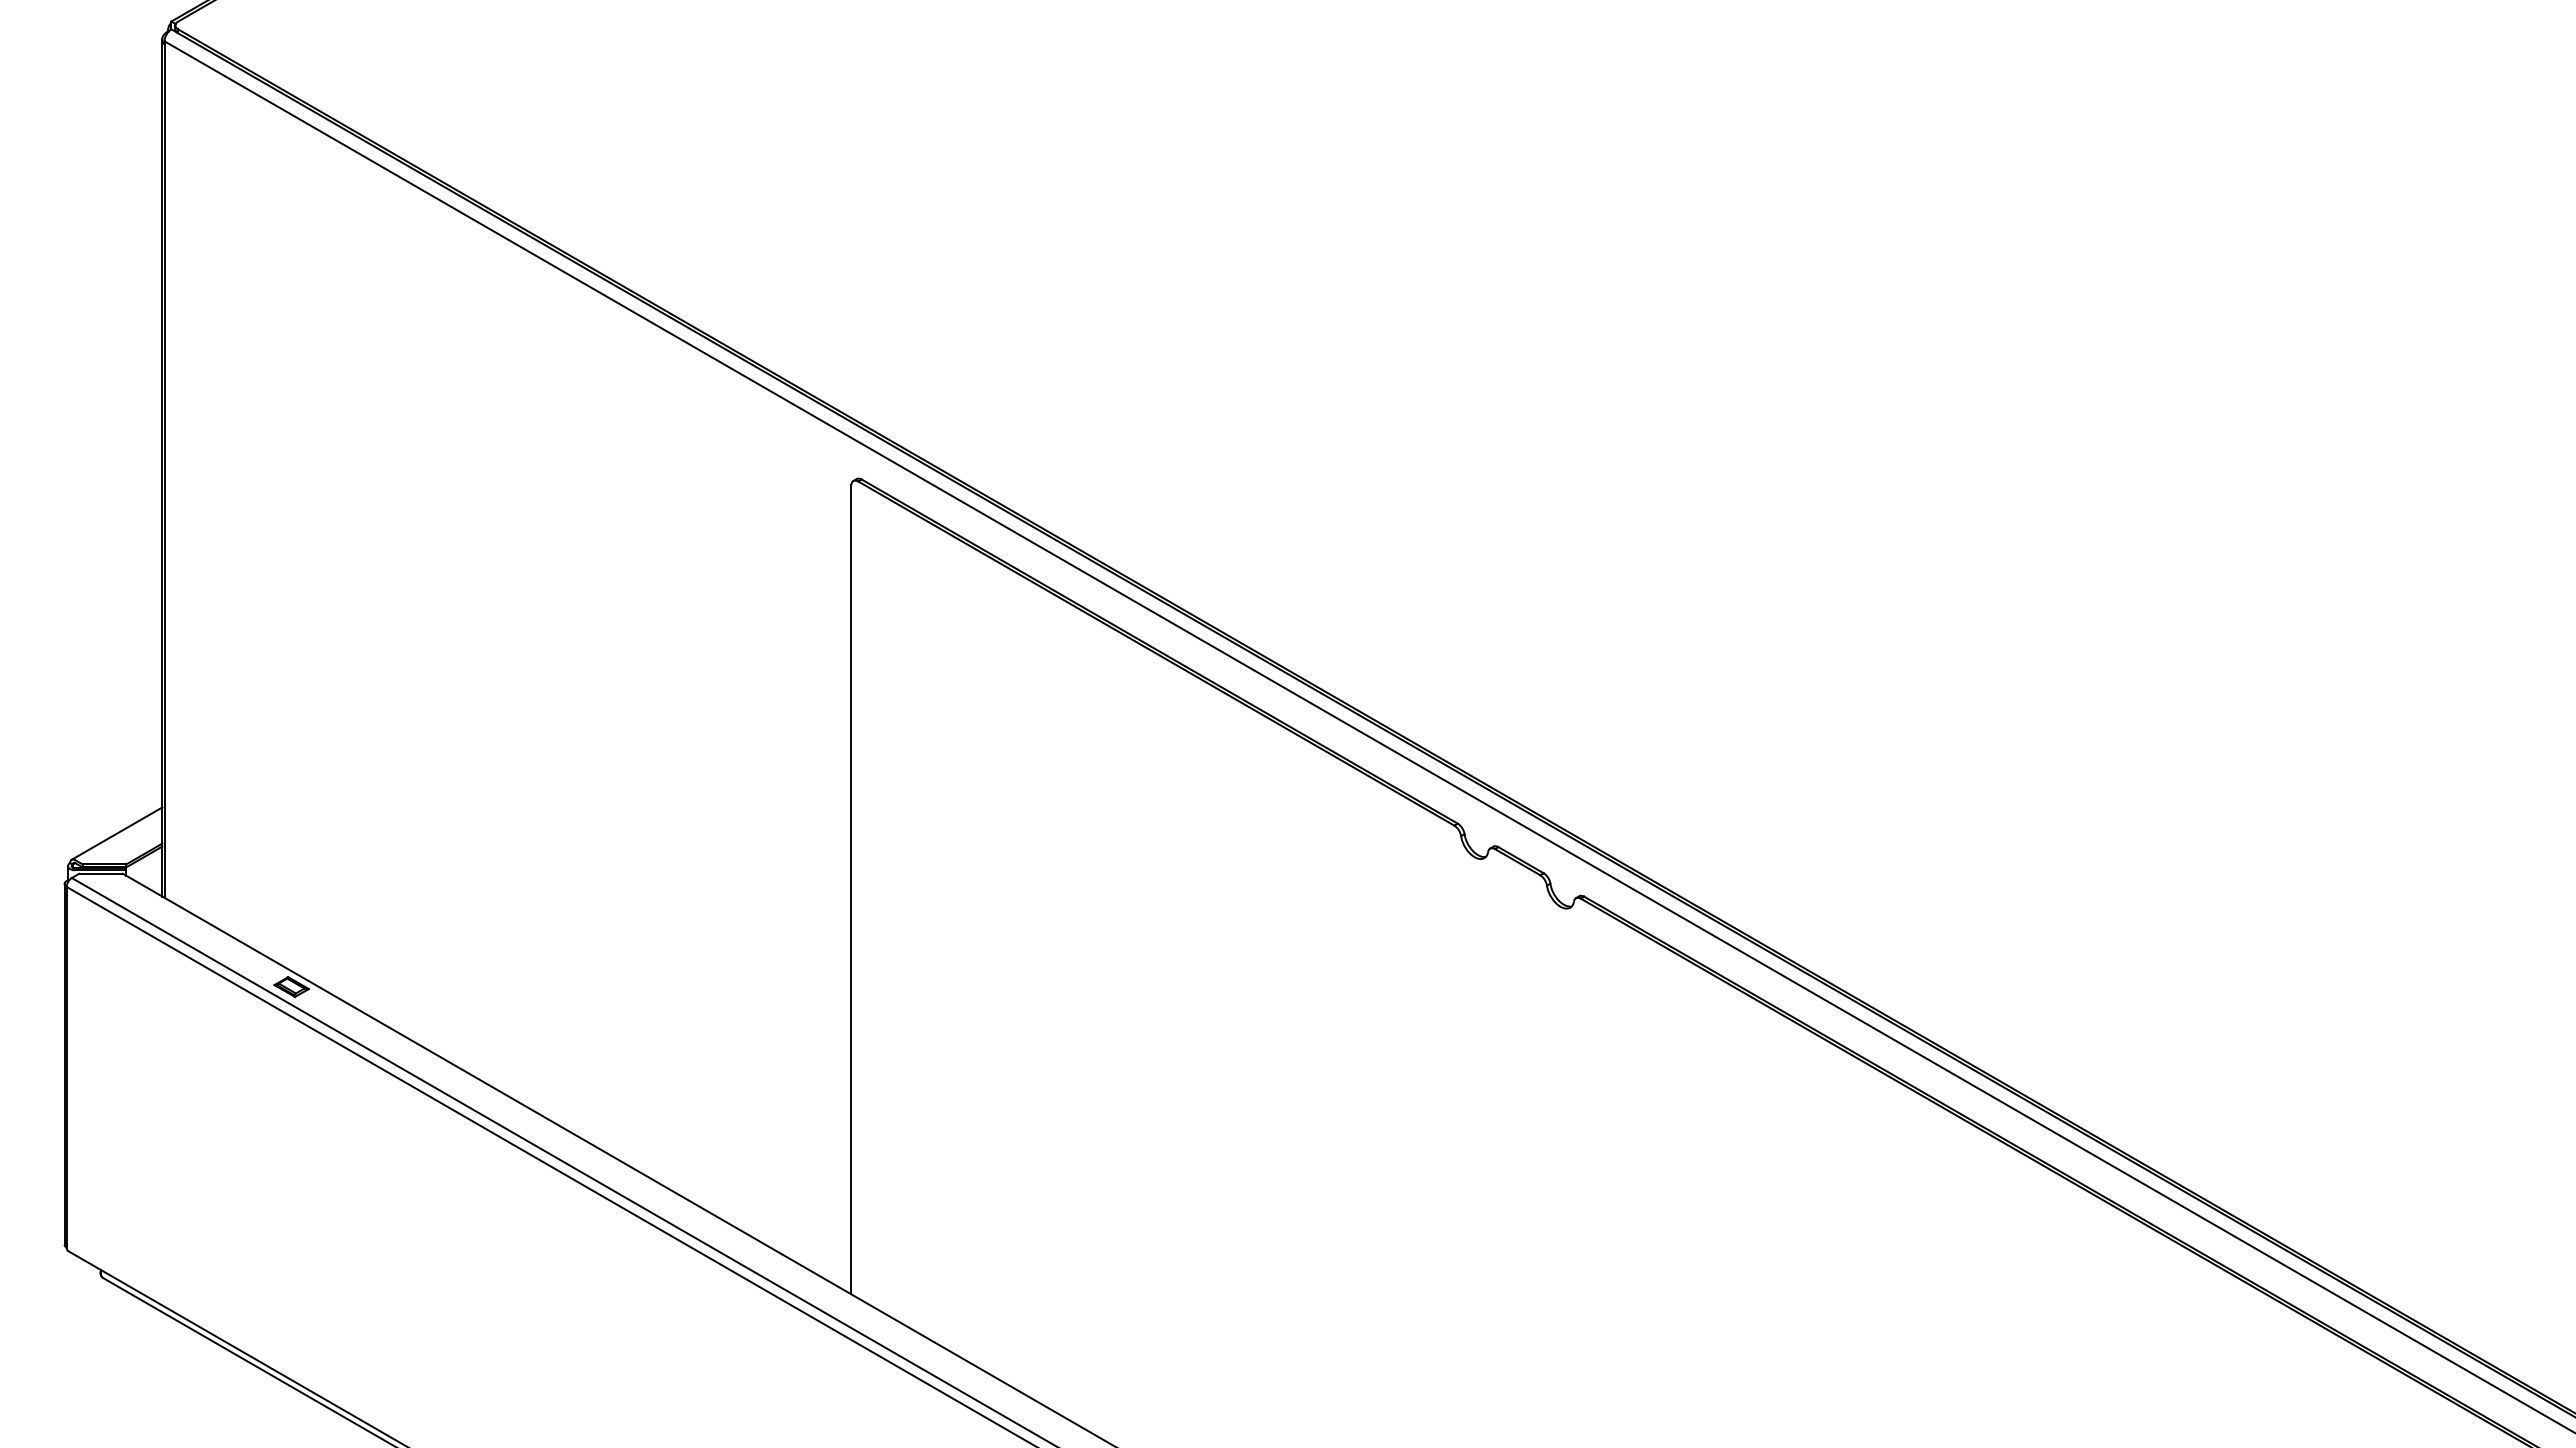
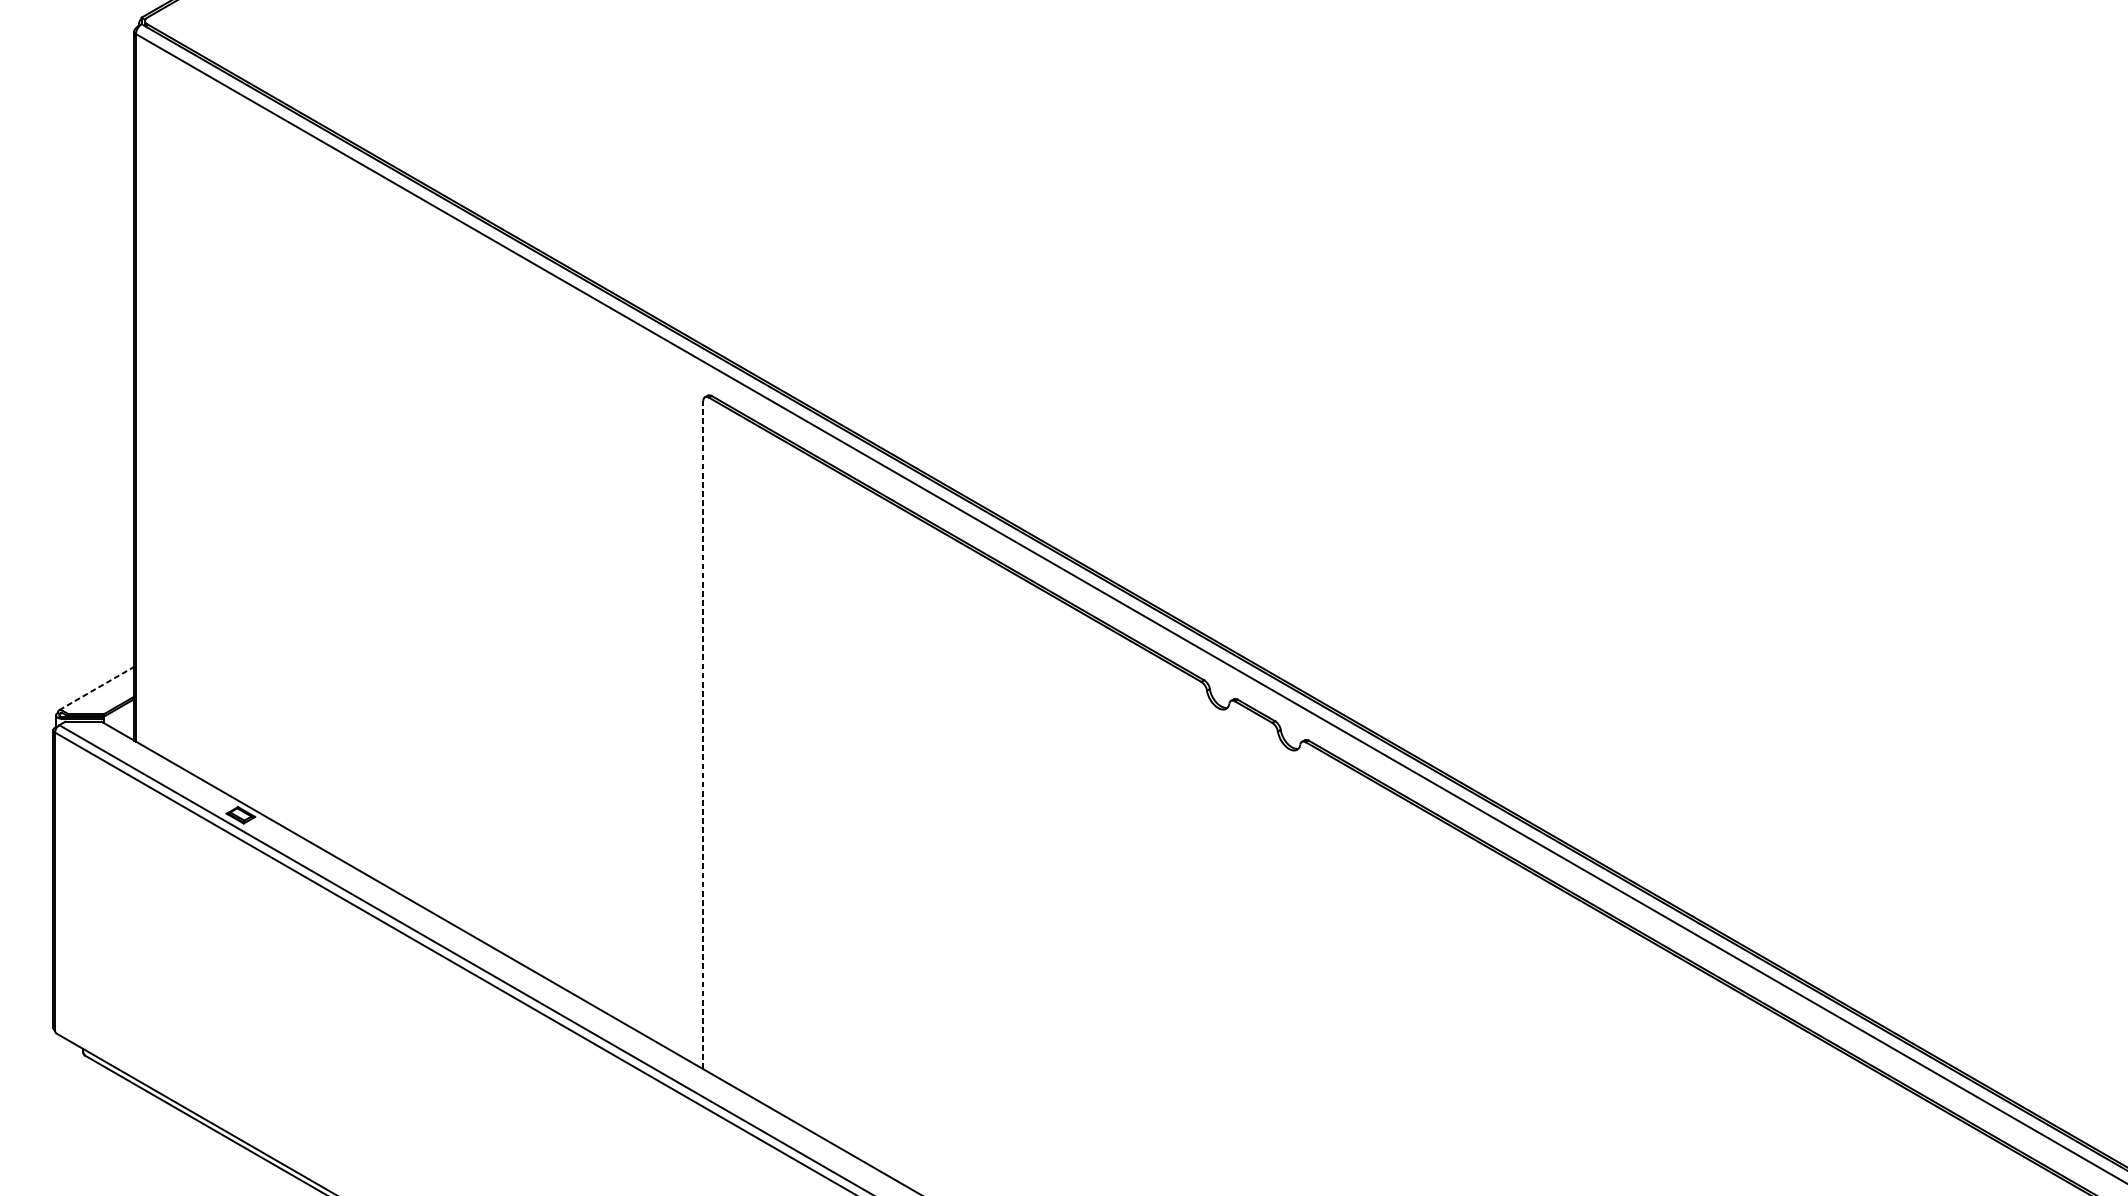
line: (117, 833) -> (97, 688), solid -> dashed
line: (851, 889) -> (703, 734), solid -> dashed

